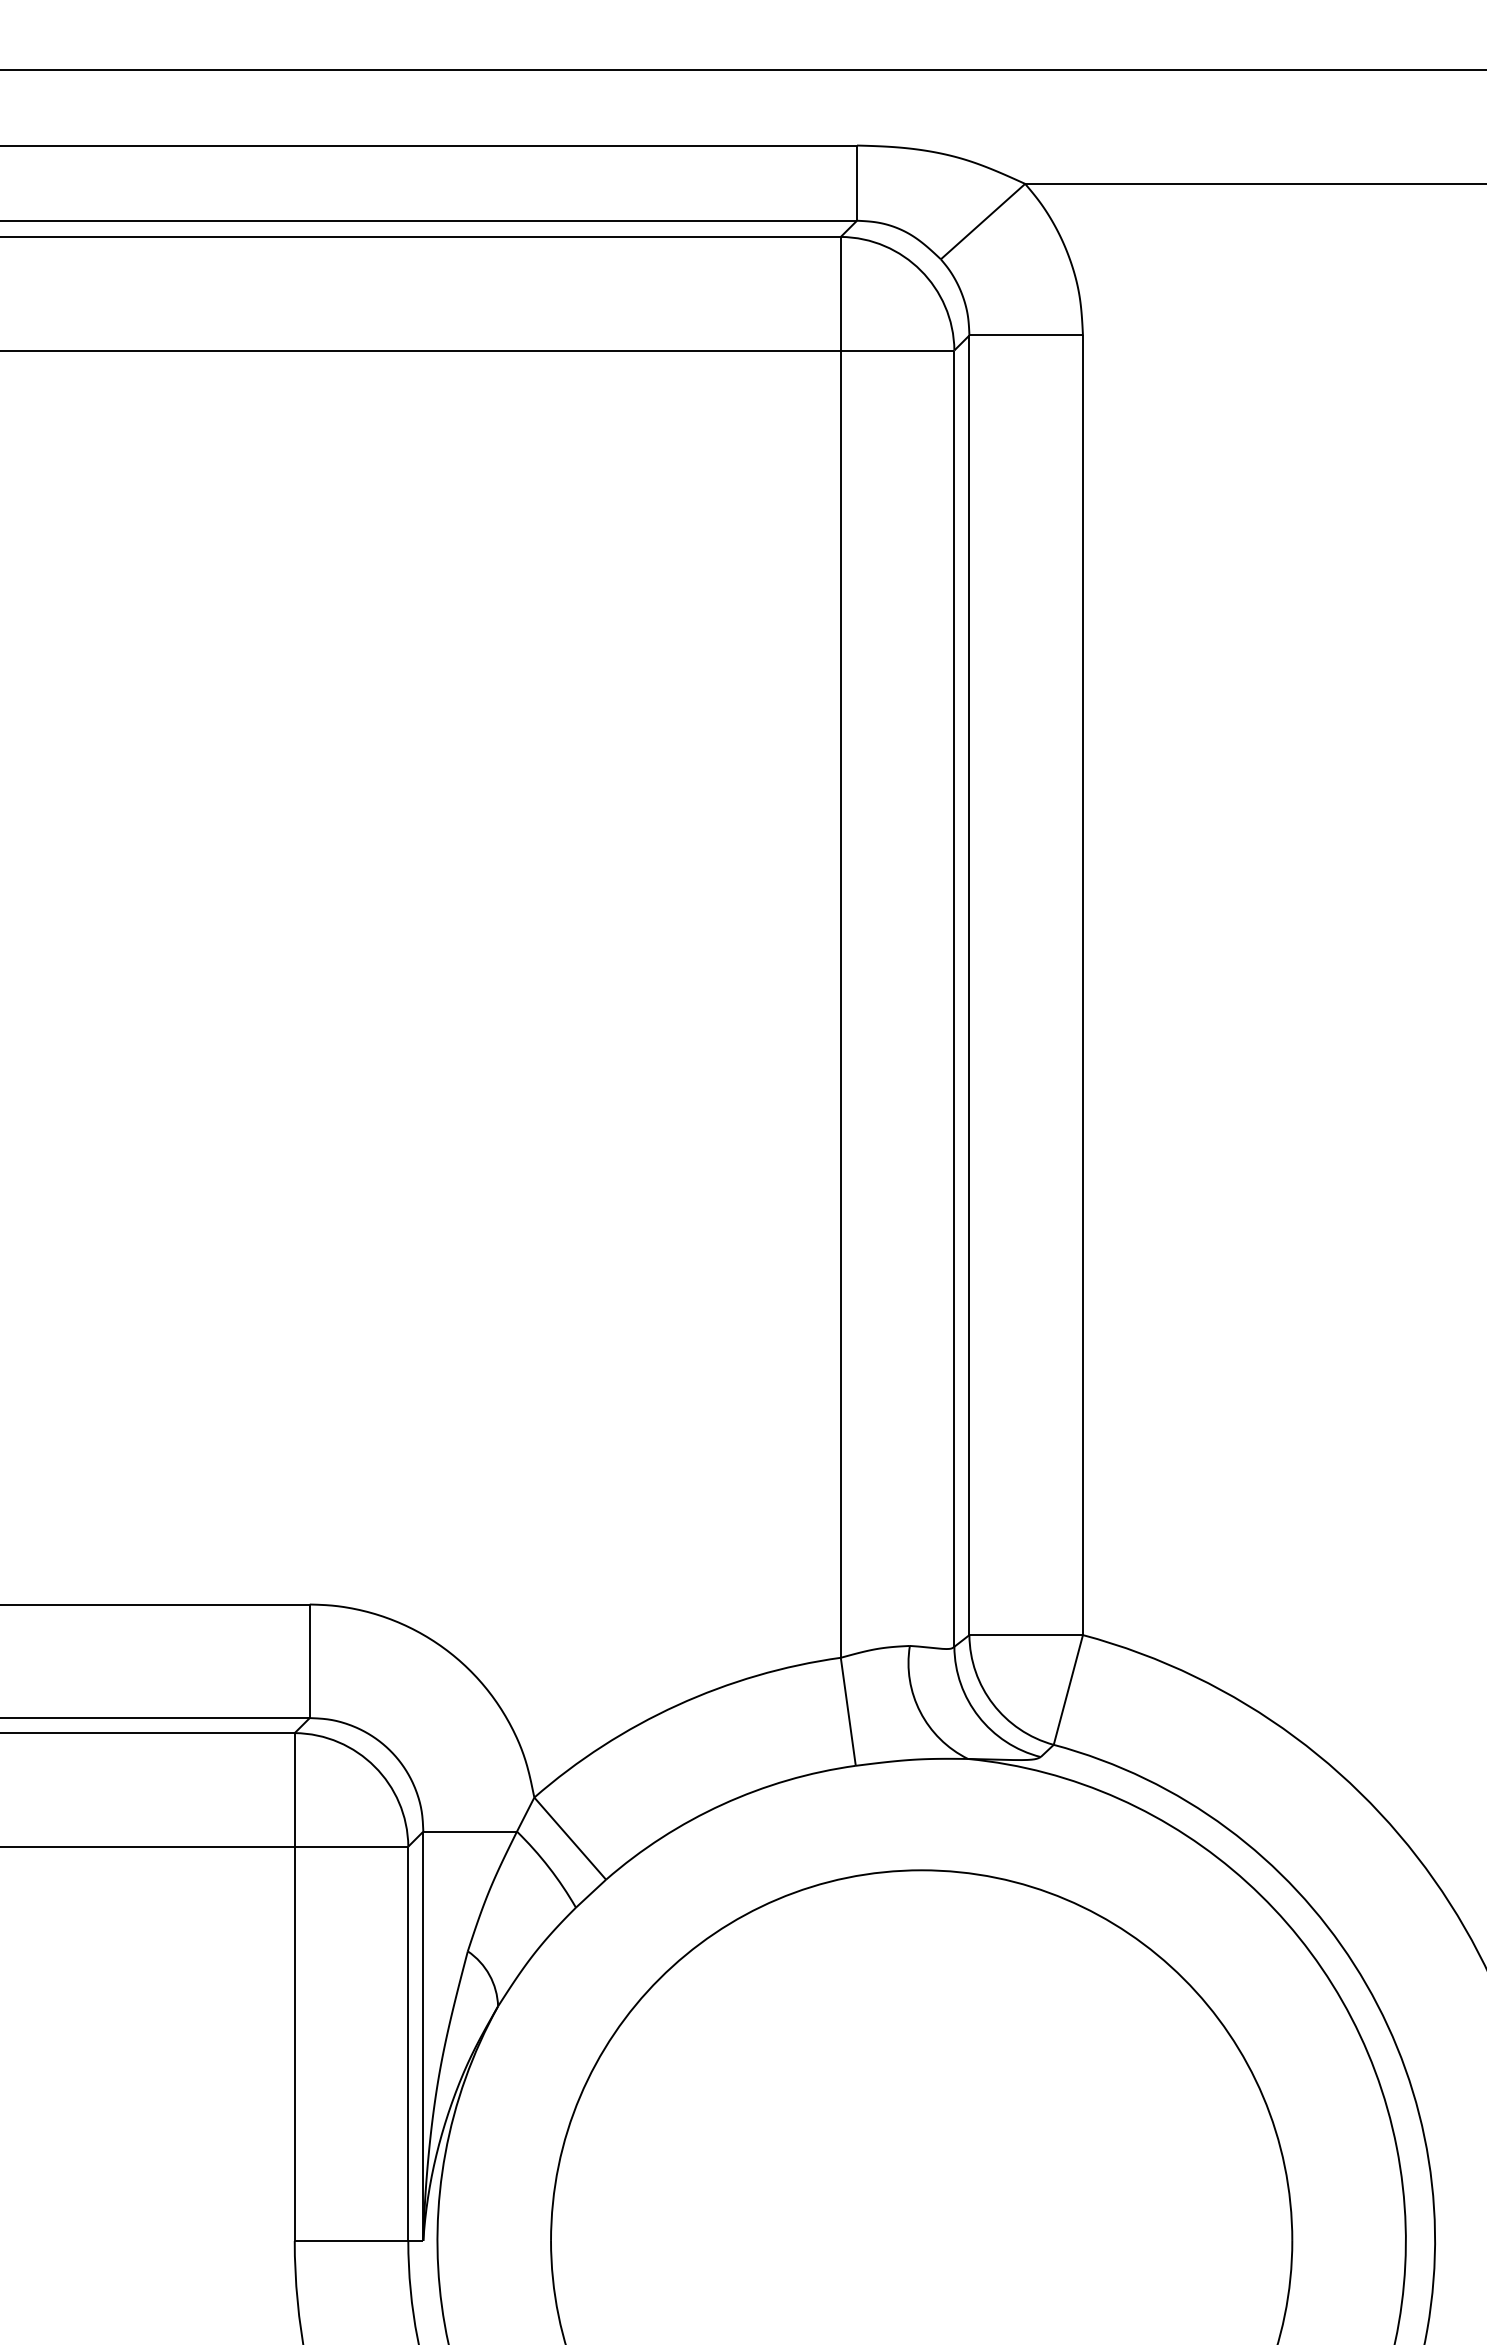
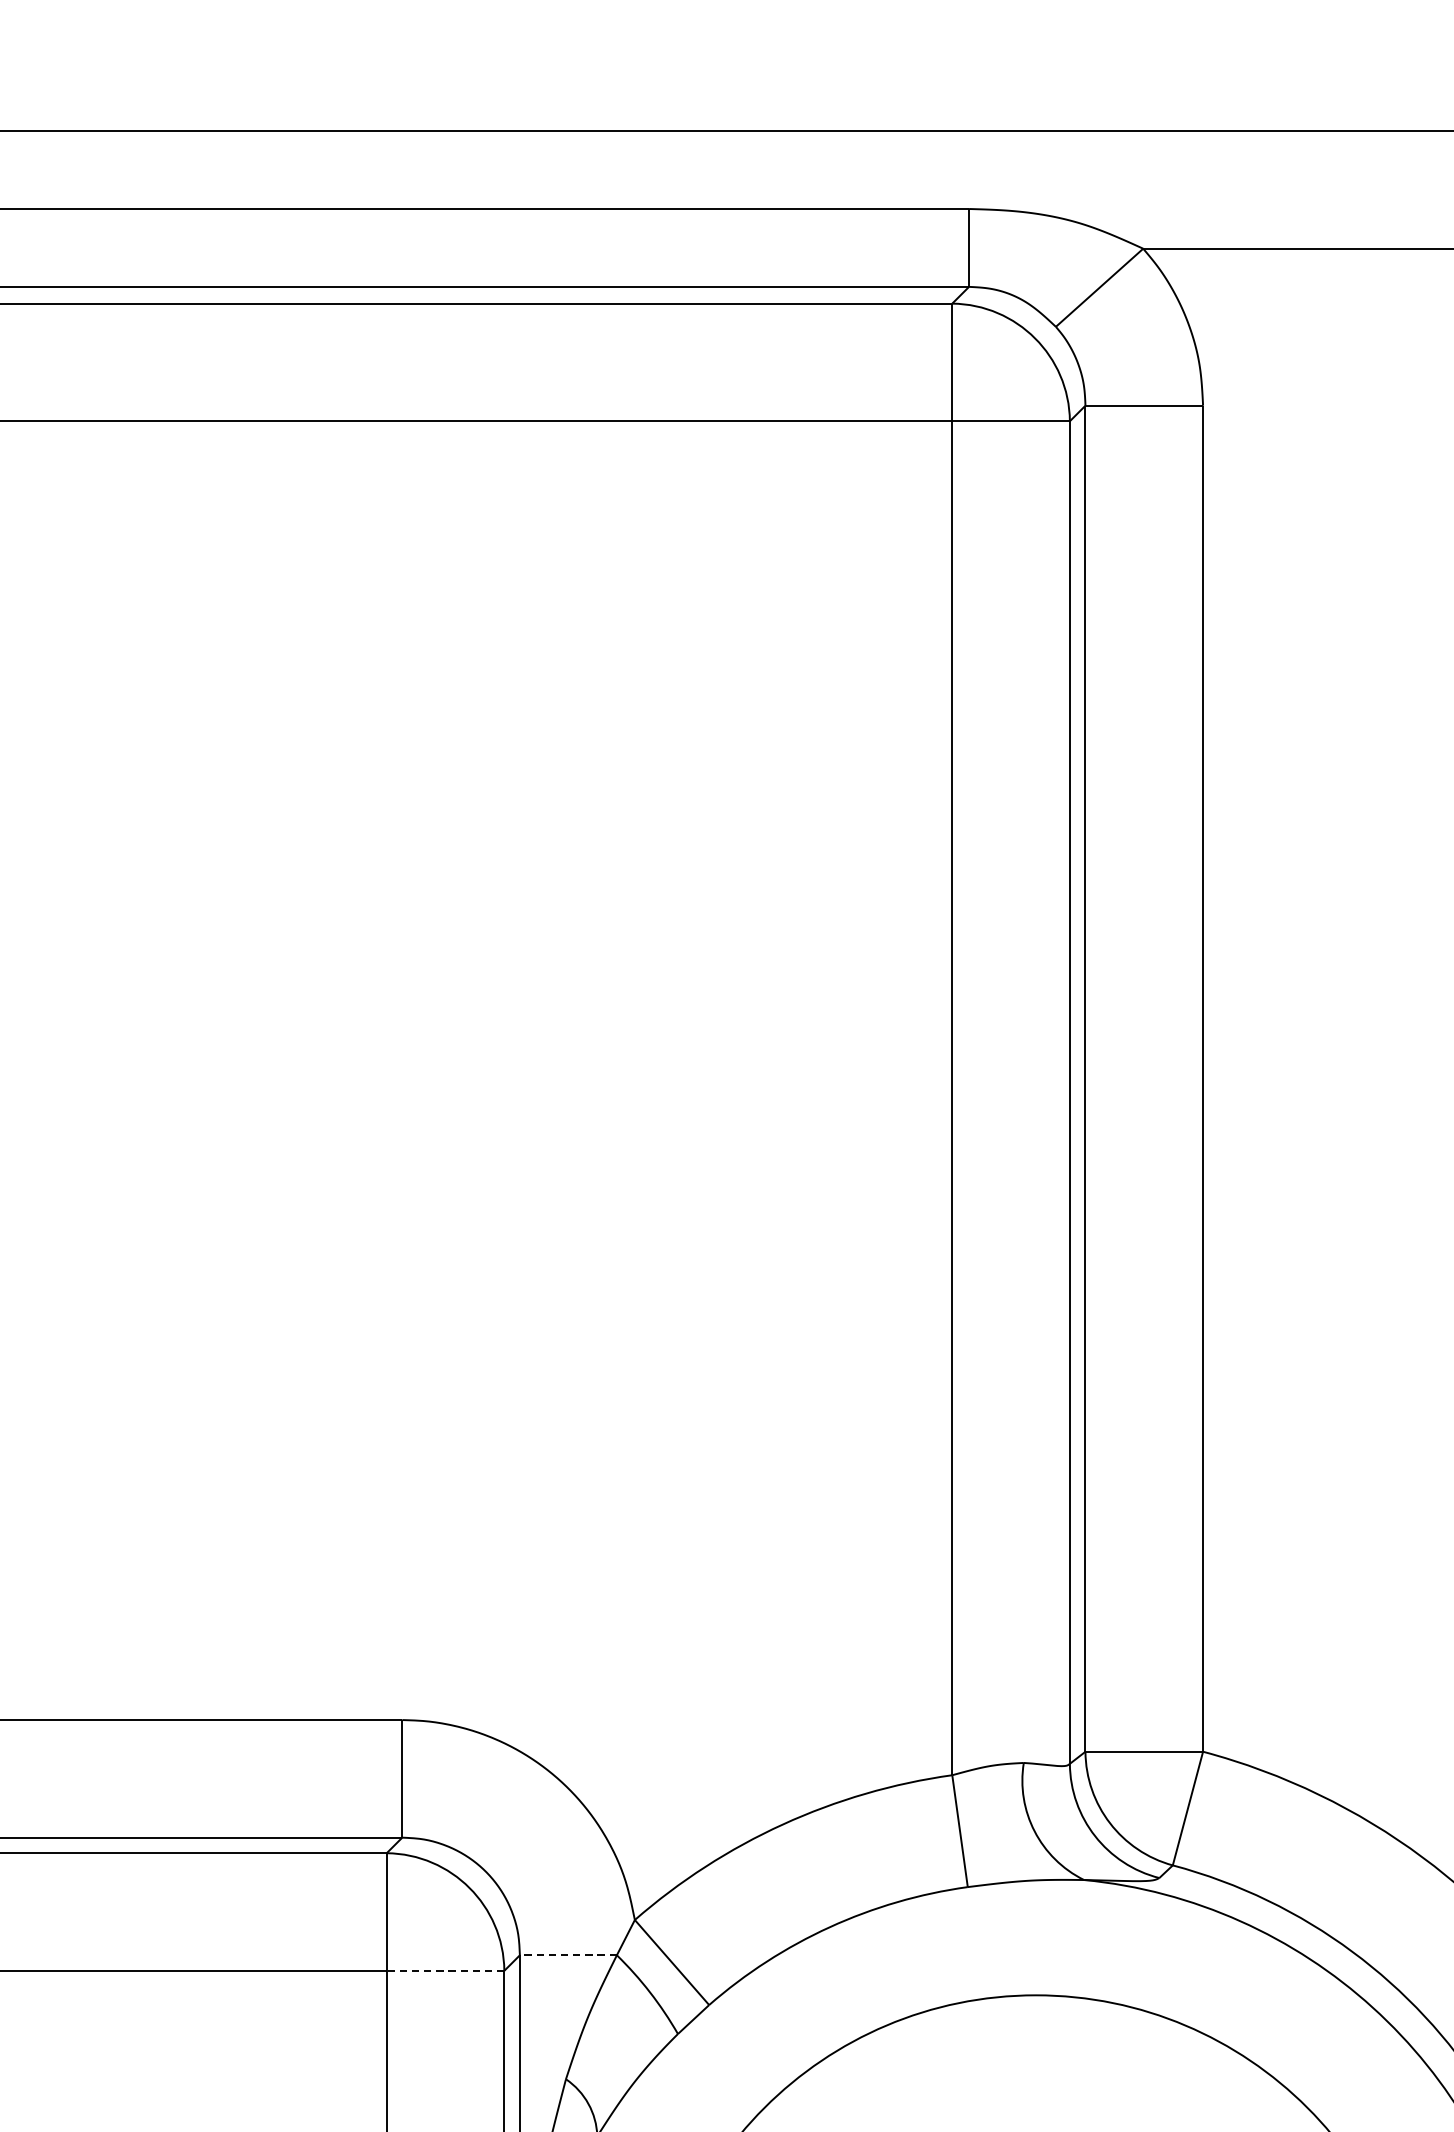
line: (470, 1831) -> (568, 1955), solid -> dashed
line: (351, 1846) -> (445, 1970), solid -> dashed

